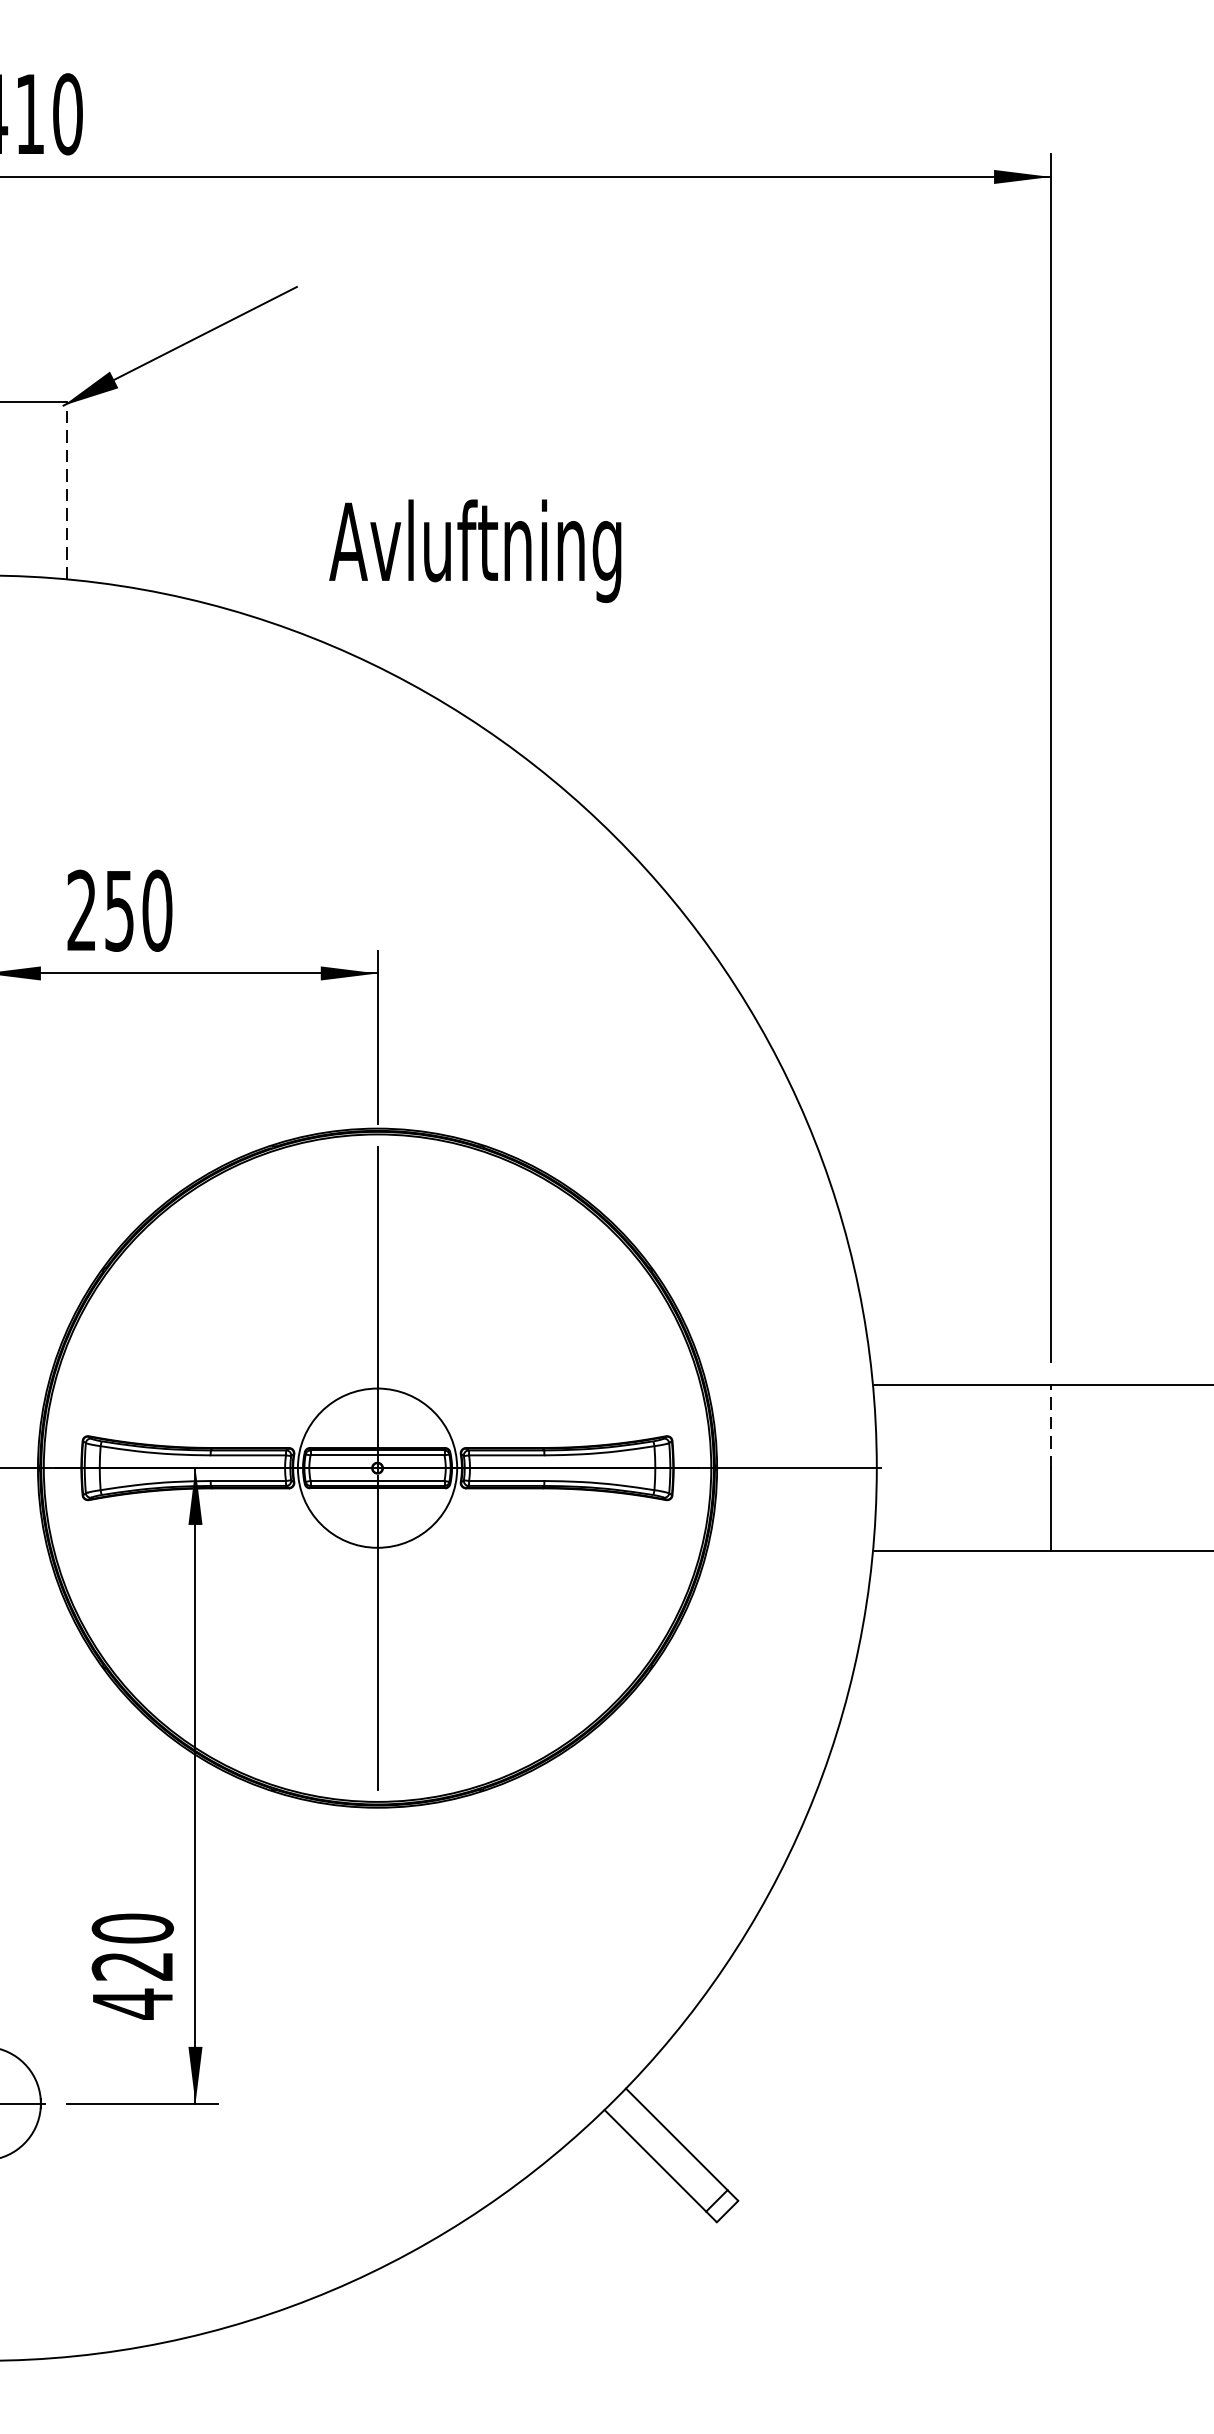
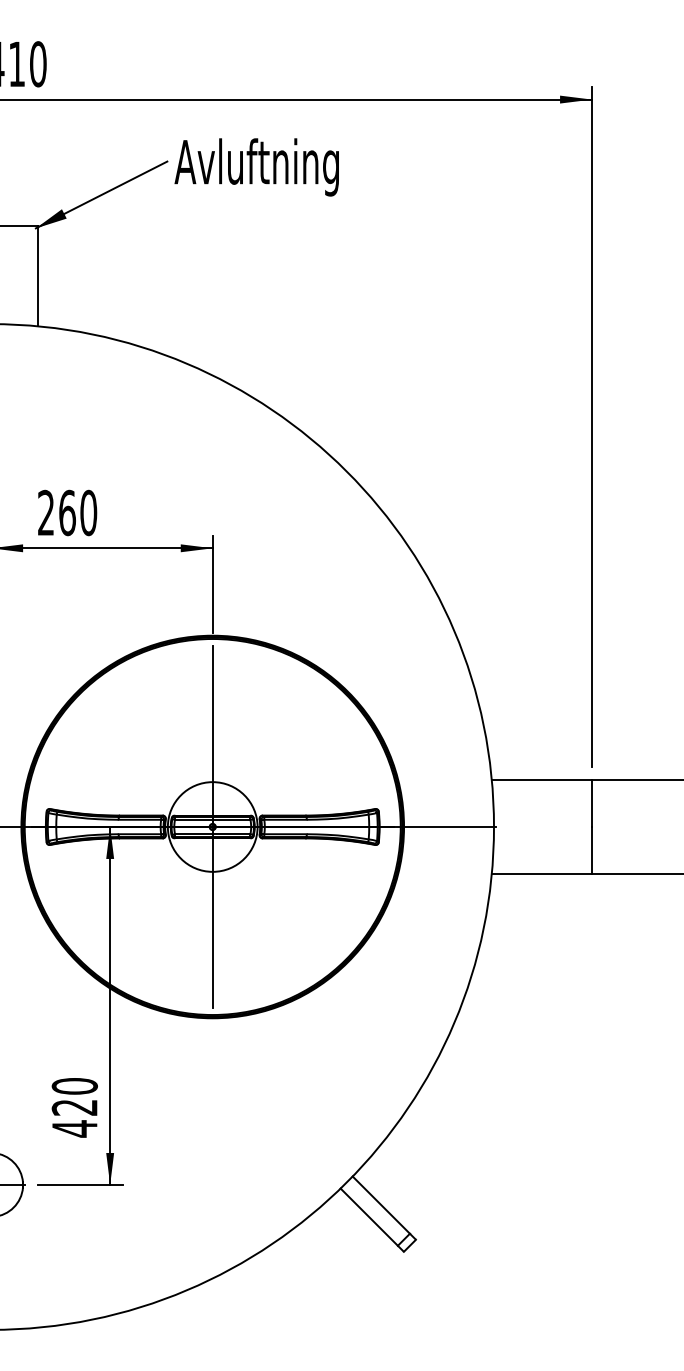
line: (68, 489) -> (38, 275), dashed -> solid
text: (474, 551) -> (256, 167), moved
text: (119, 909) -> (67, 512), 250 -> 260
line: (1051, 1426) -> (592, 803), dashed -> solid

